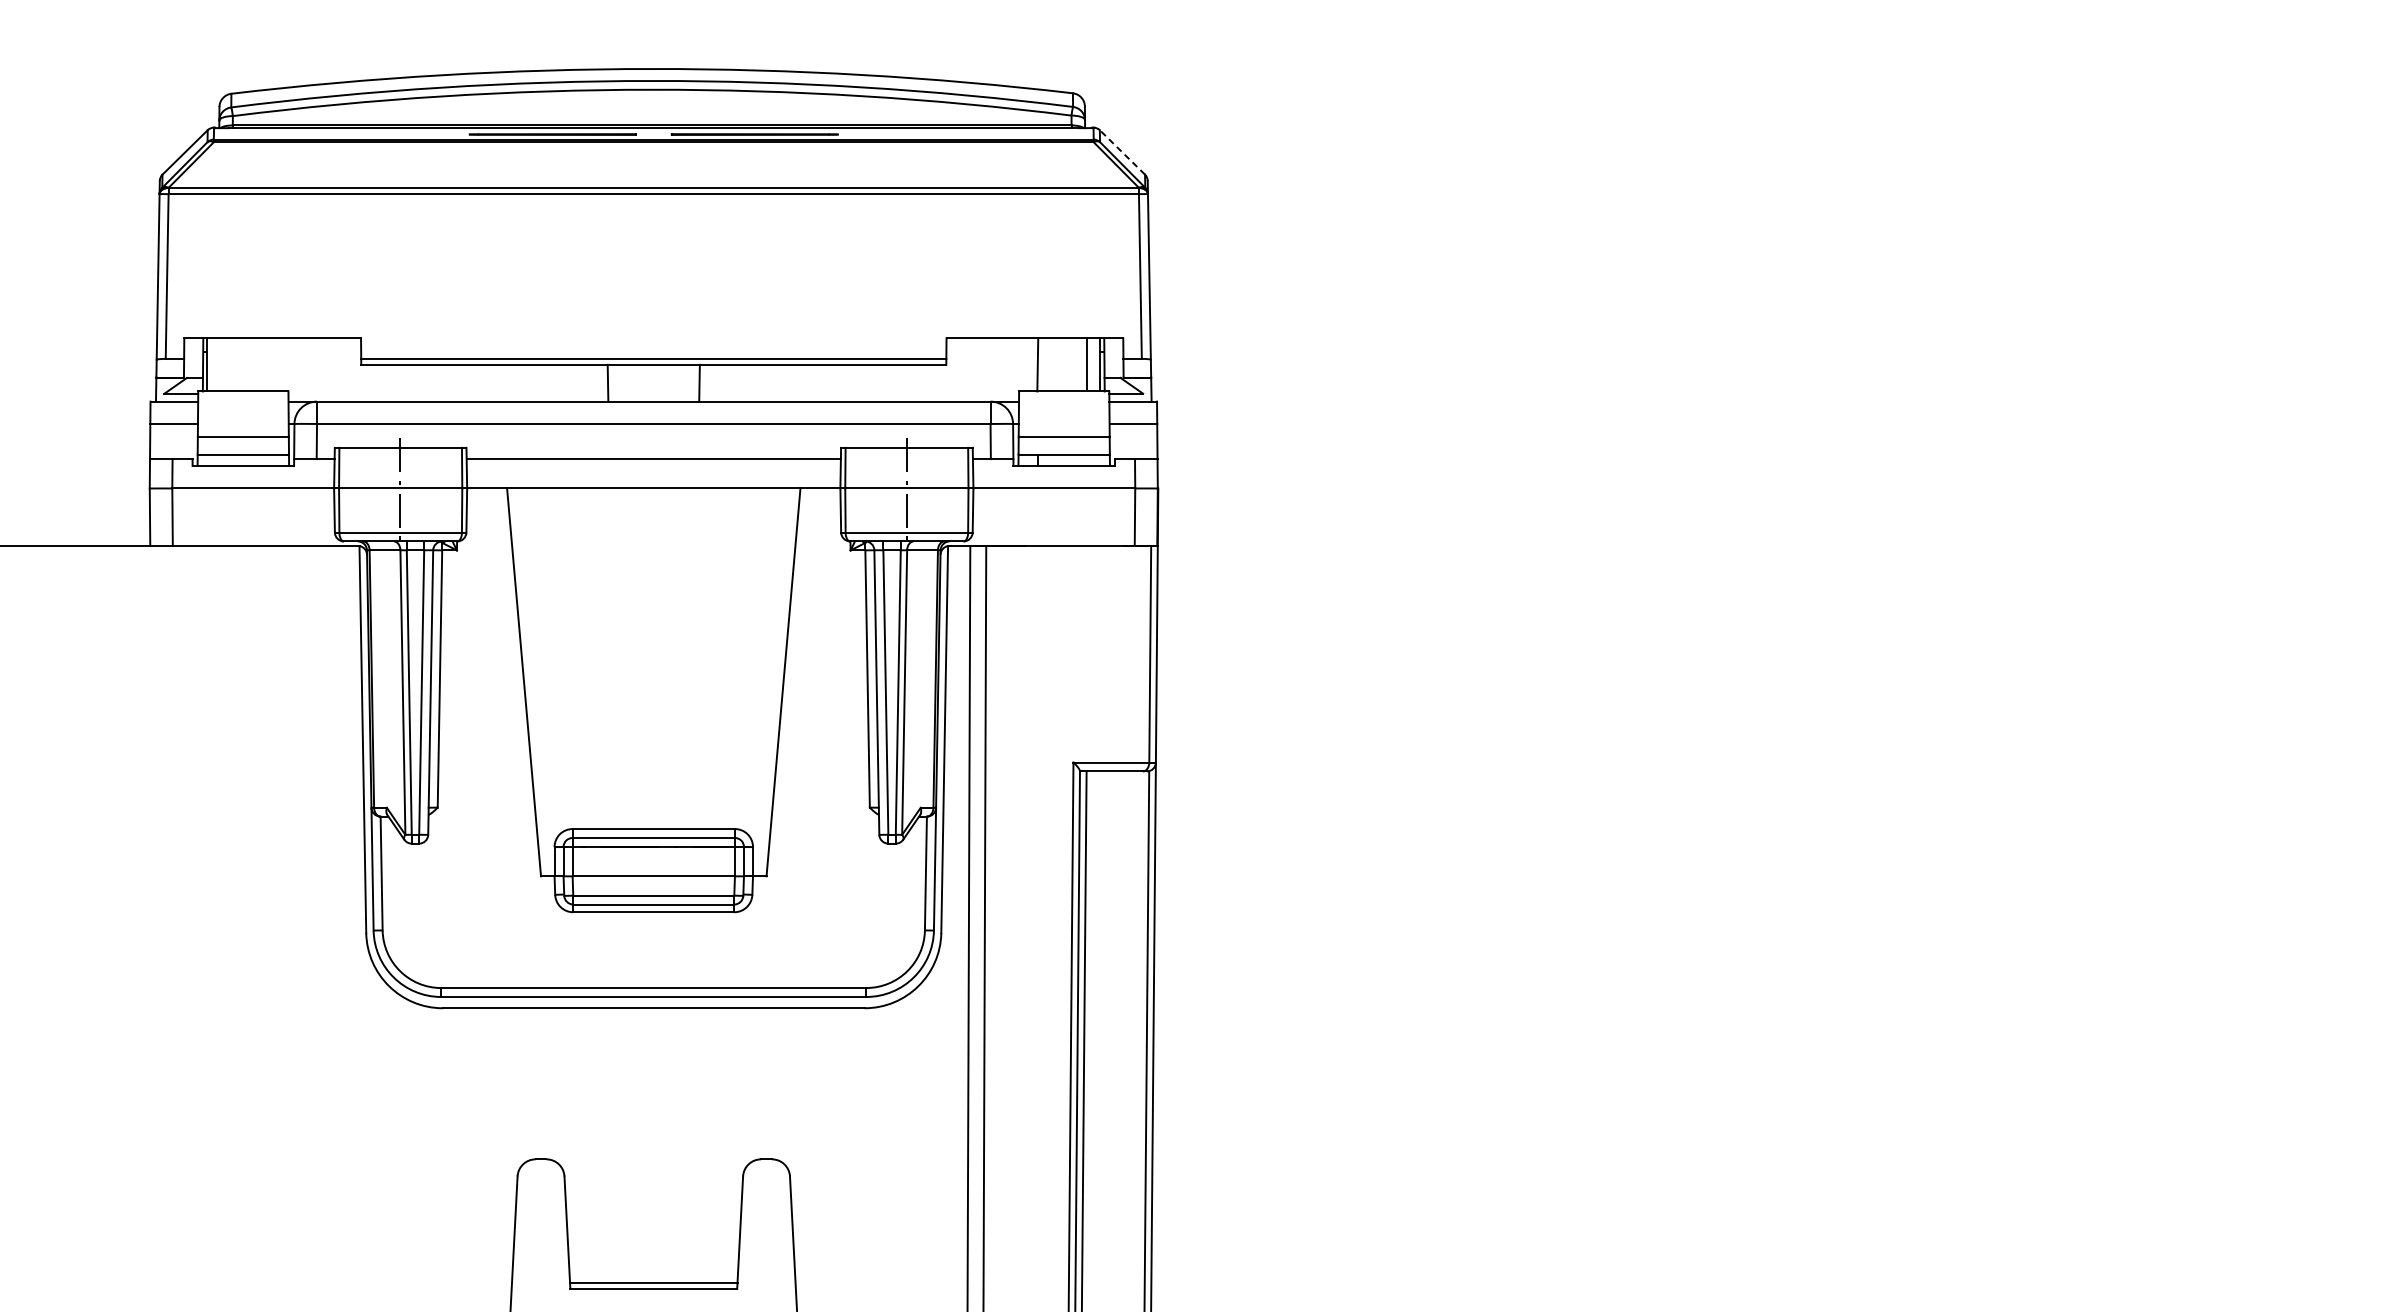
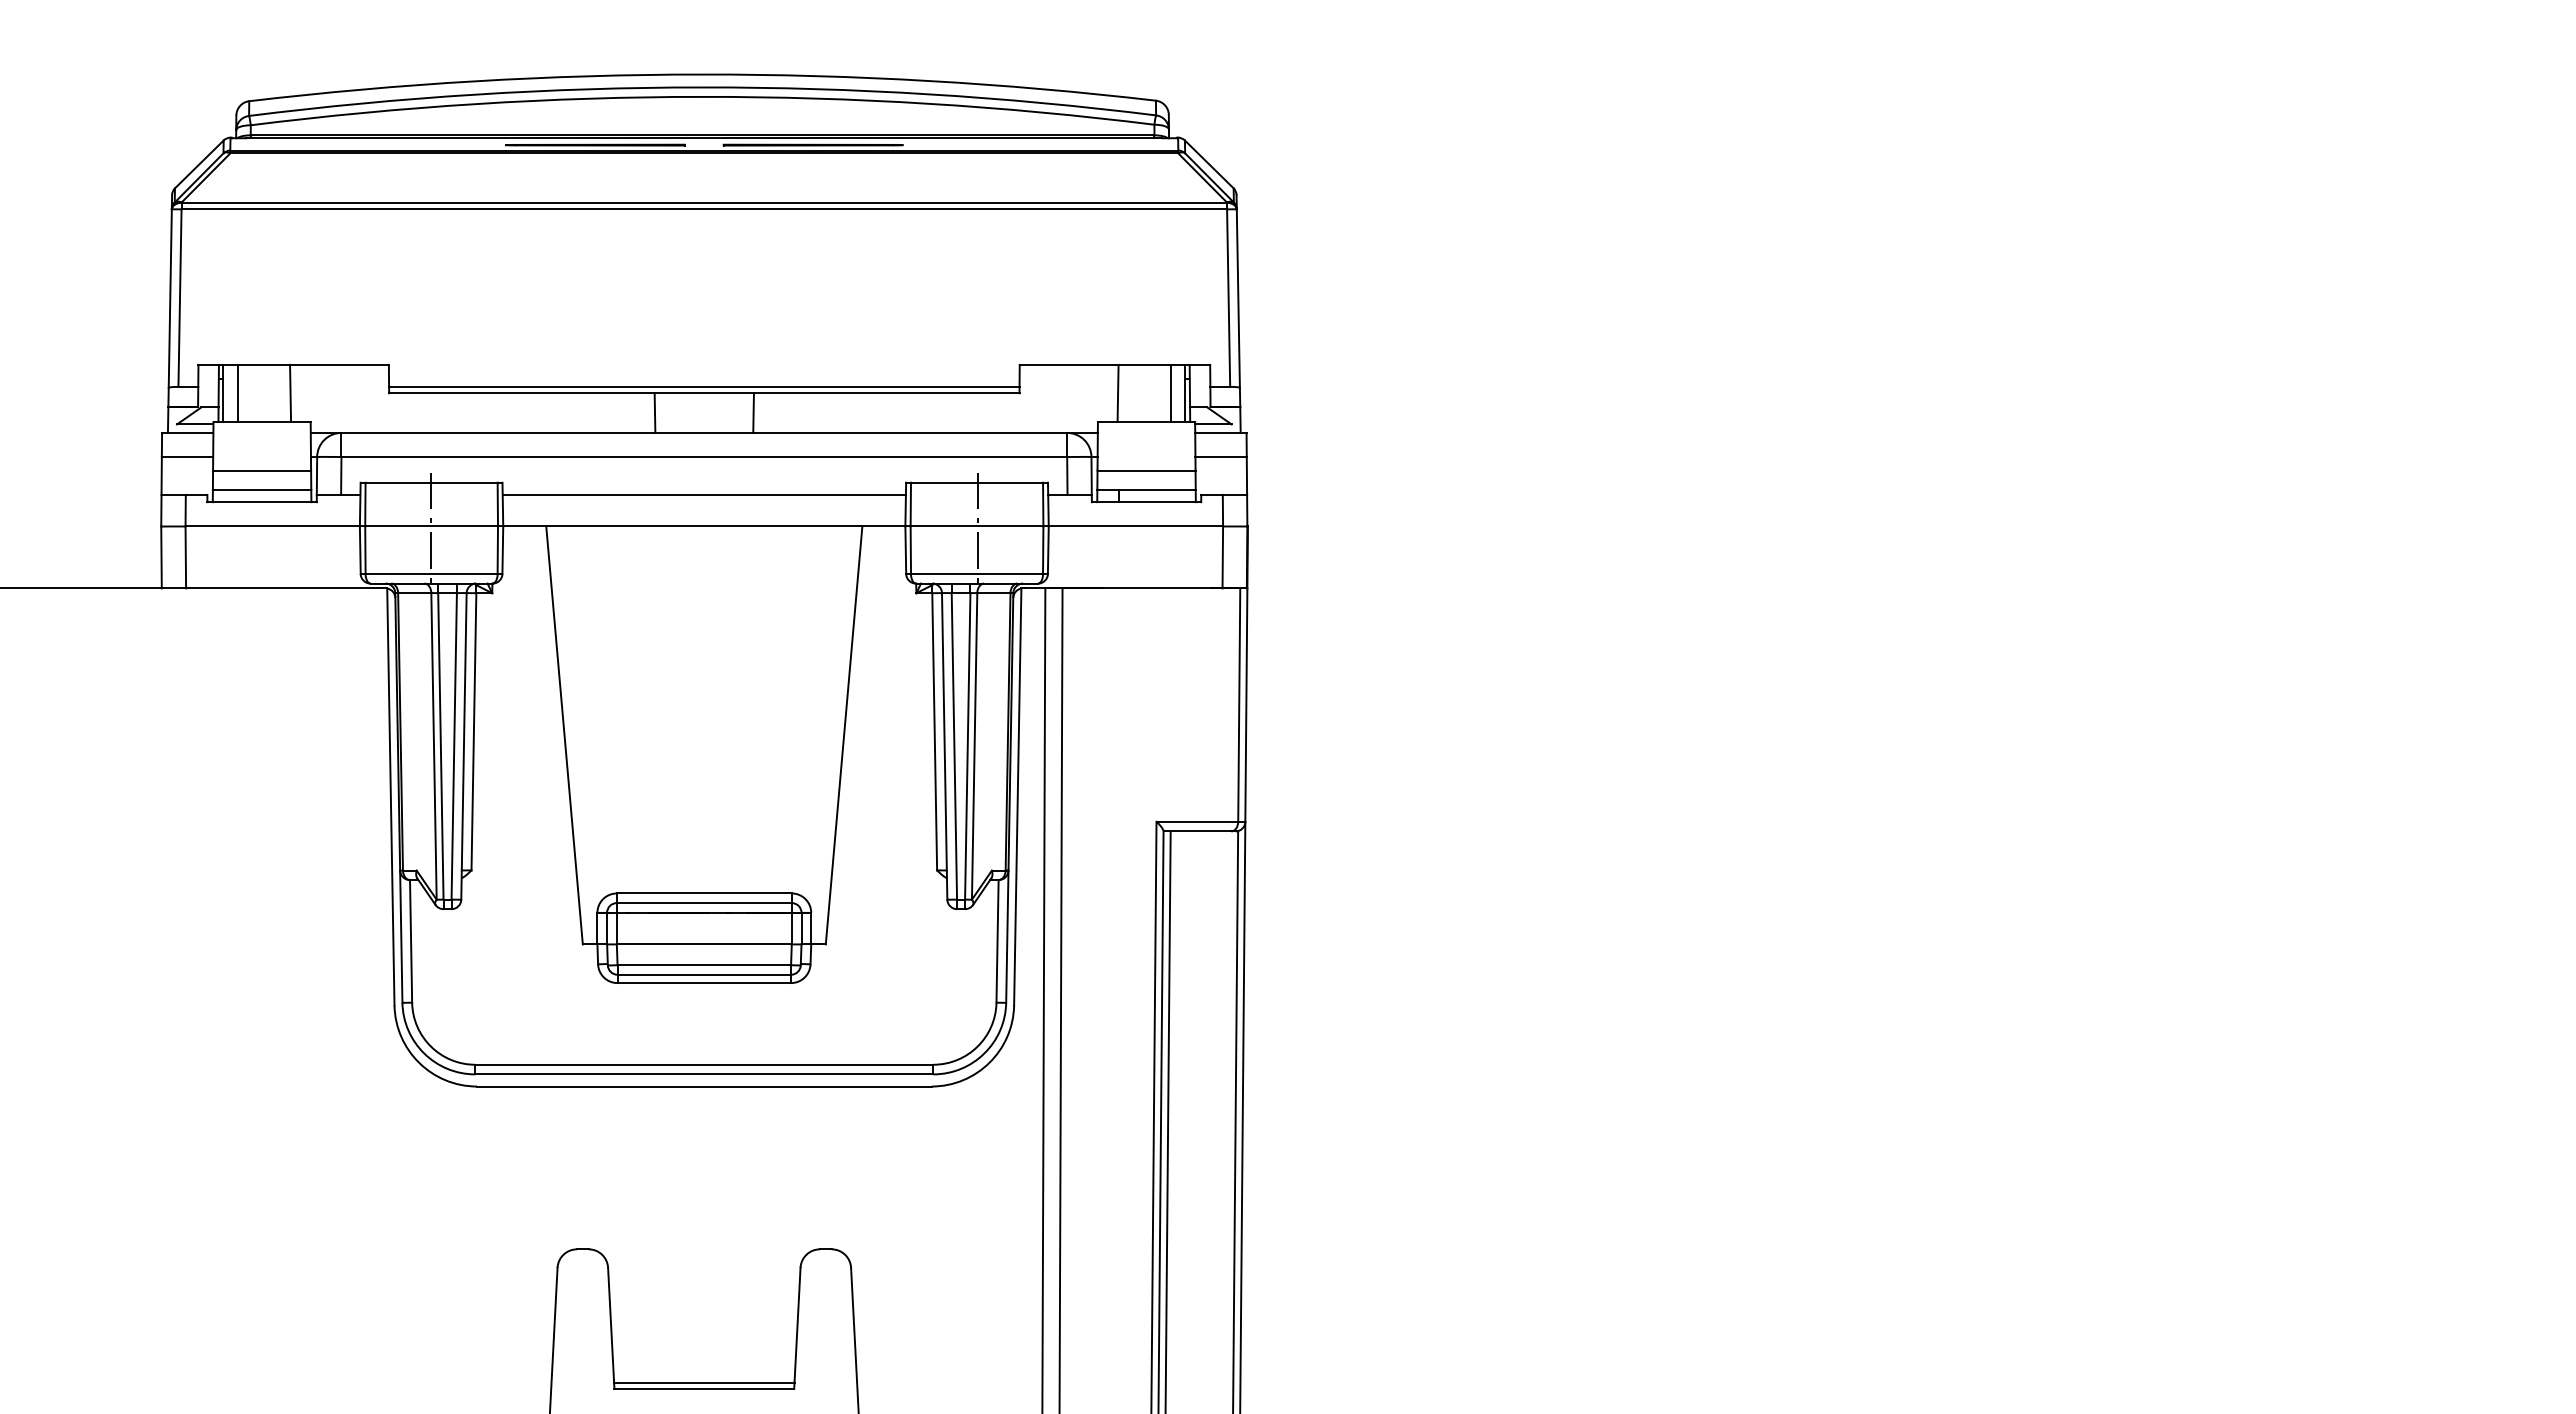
line: (1121, 152) -> (1208, 164), dashed -> solid
line: (220, 364) -> (237, 392), added
line: (269, 364) -> (290, 392), added

